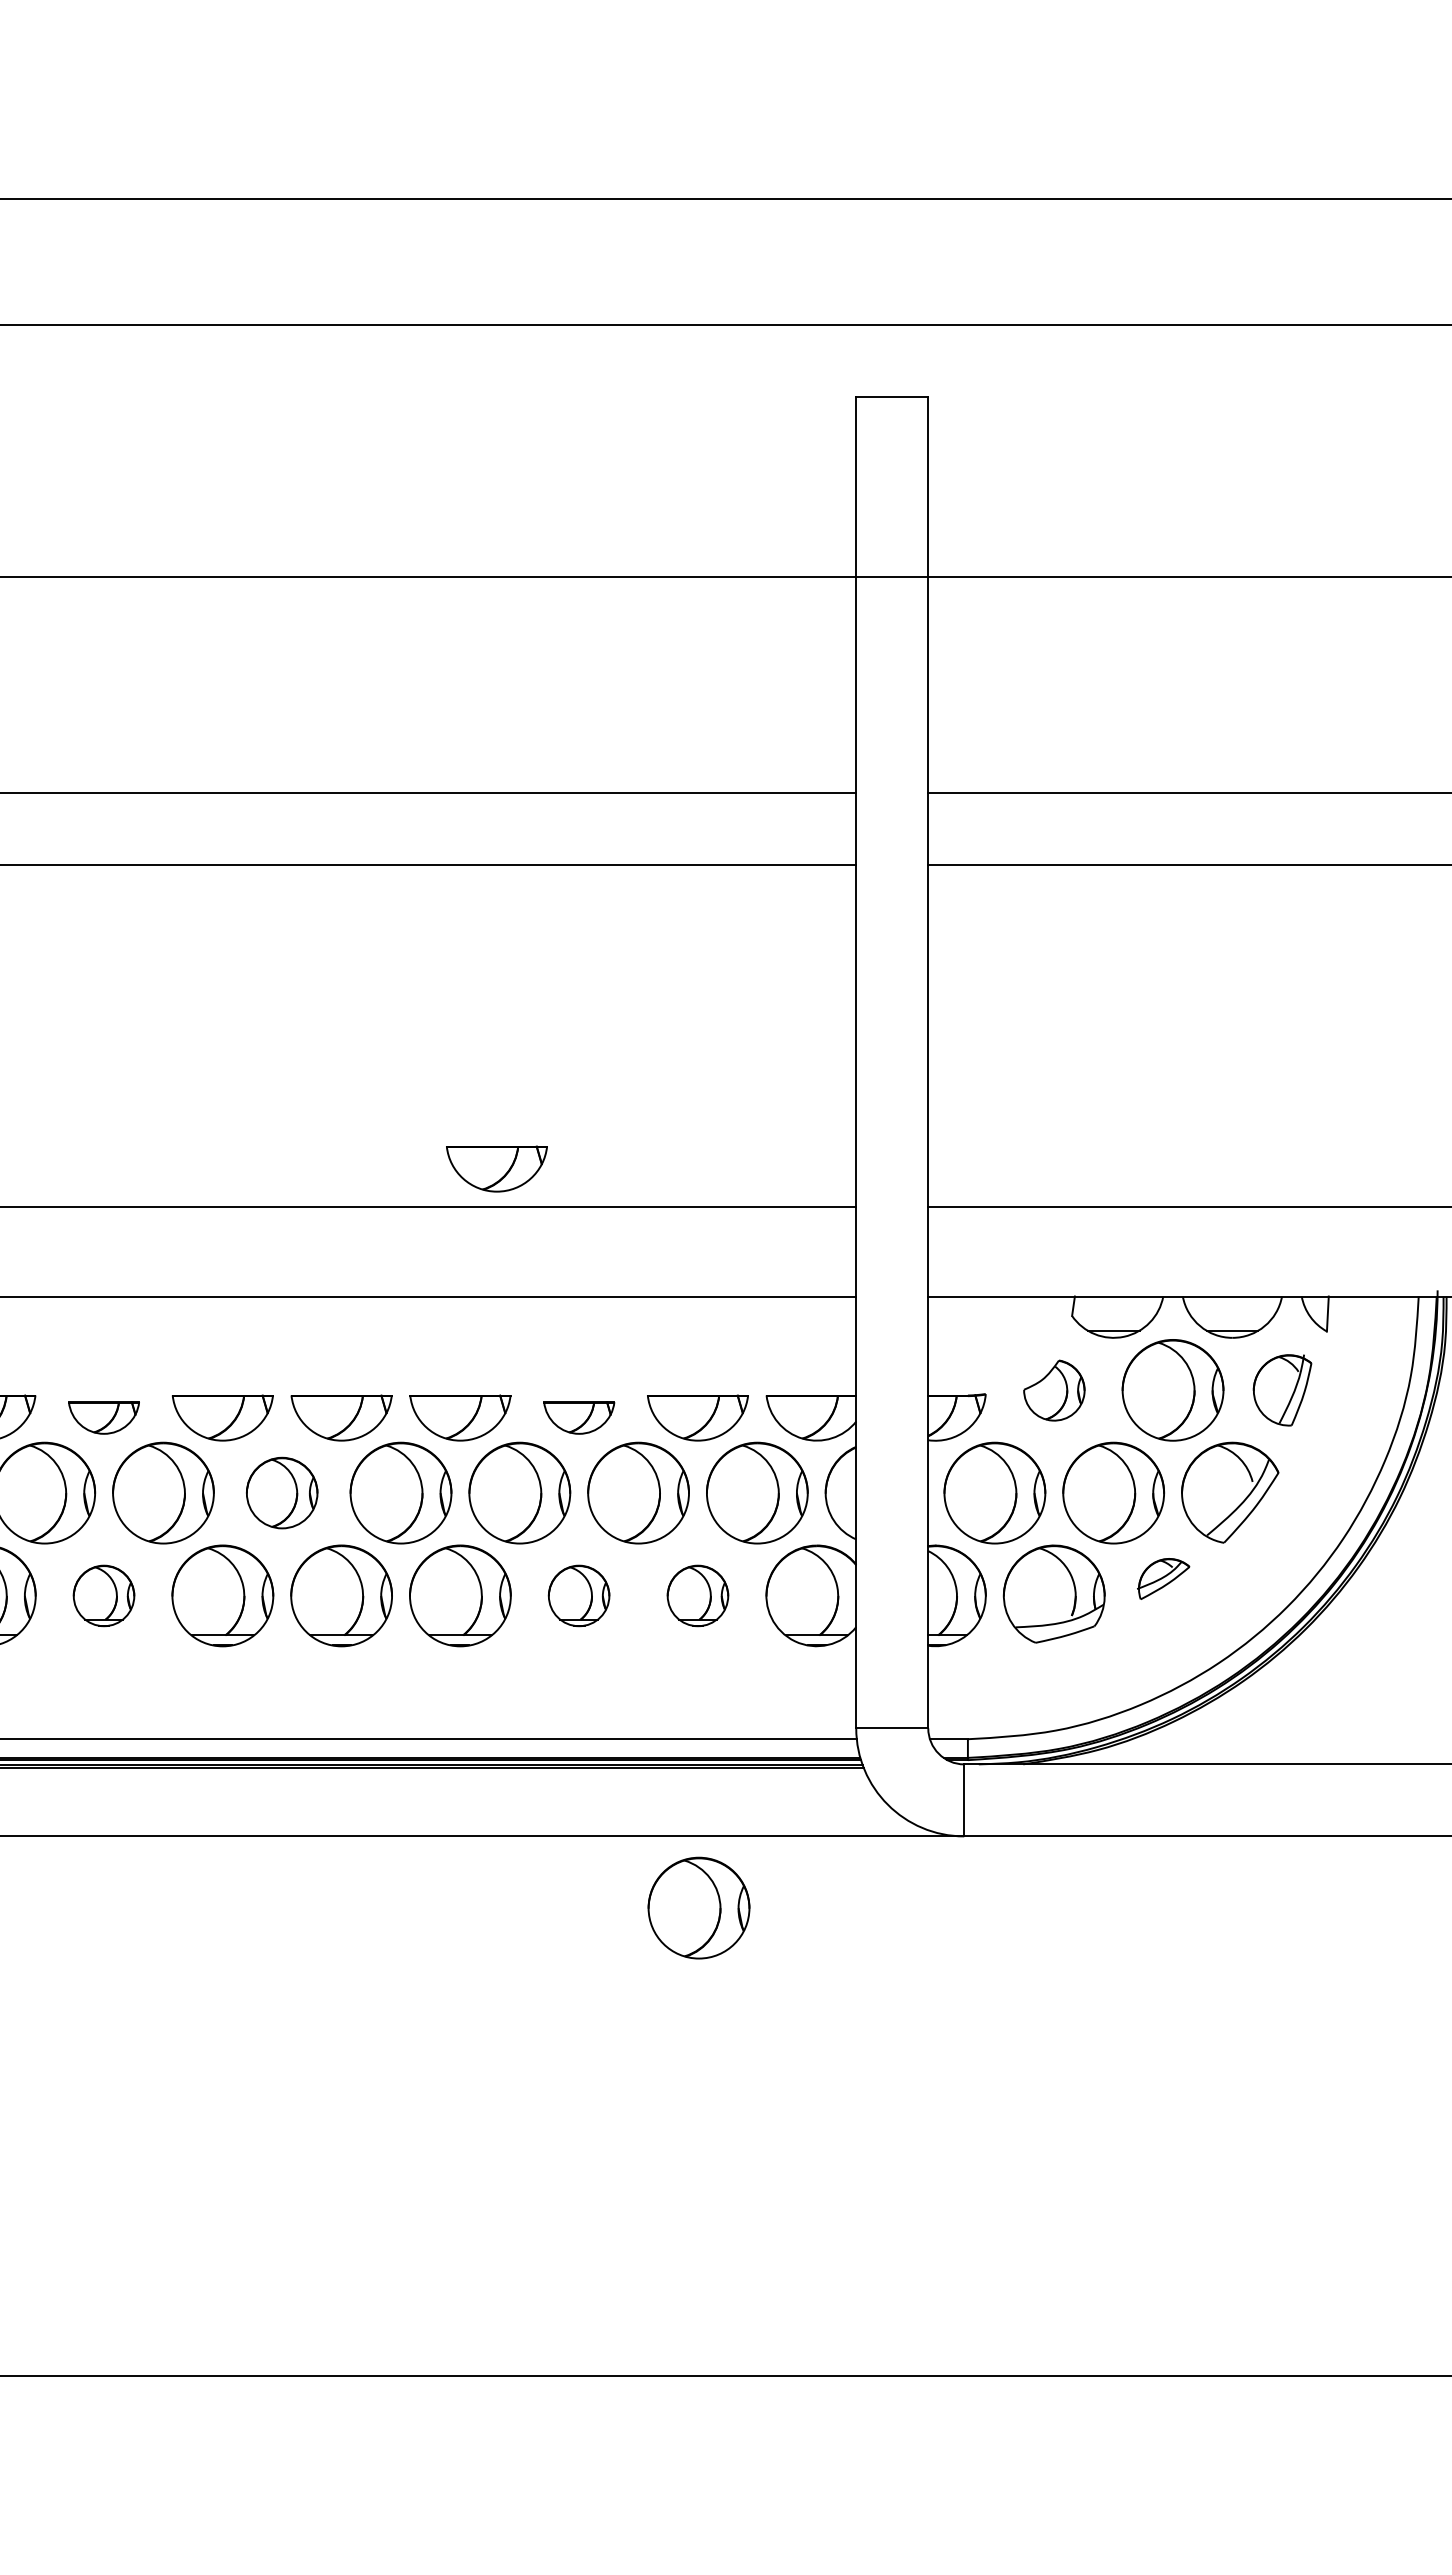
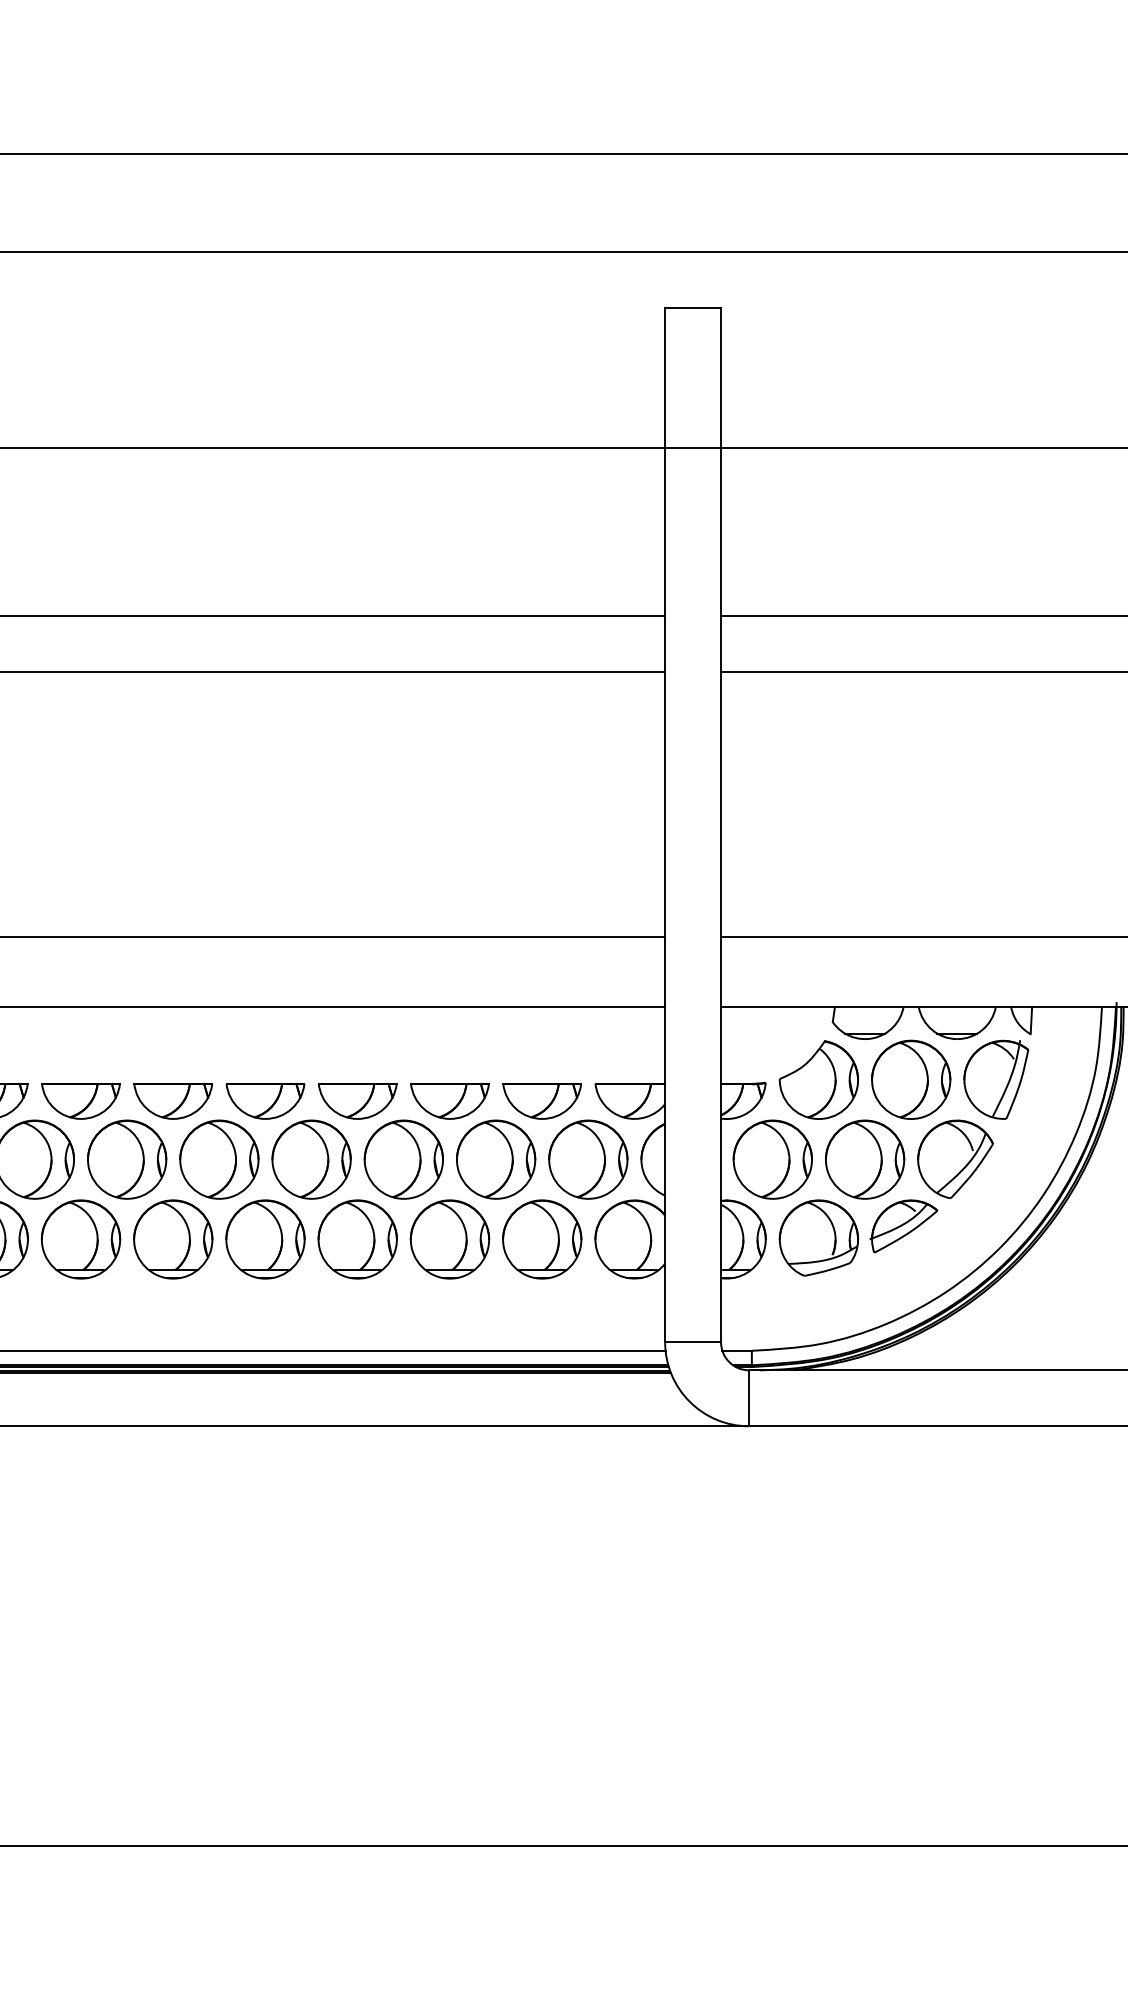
part: (496, 1168) -> (385, 907), removed
part: (1054, 1390) -> (819, 1079), size x1.67
part: (1282, 1390) -> (996, 1079), size x1.43
part: (103, 1417) -> (80, 1100), size x1.43
part: (579, 1417) -> (450, 1100), size x1.43
part: (281, 1492) -> (218, 1159), size x1.43
part: (1163, 1578) -> (903, 1225), size x1.67
part: (103, 1595) -> (80, 1239), size x1.67
part: (578, 1595) -> (449, 1239), size x1.67
part: (697, 1595) -> (541, 1239), size x1.67
part: (698, 1907) -> (542, 1481), removed

